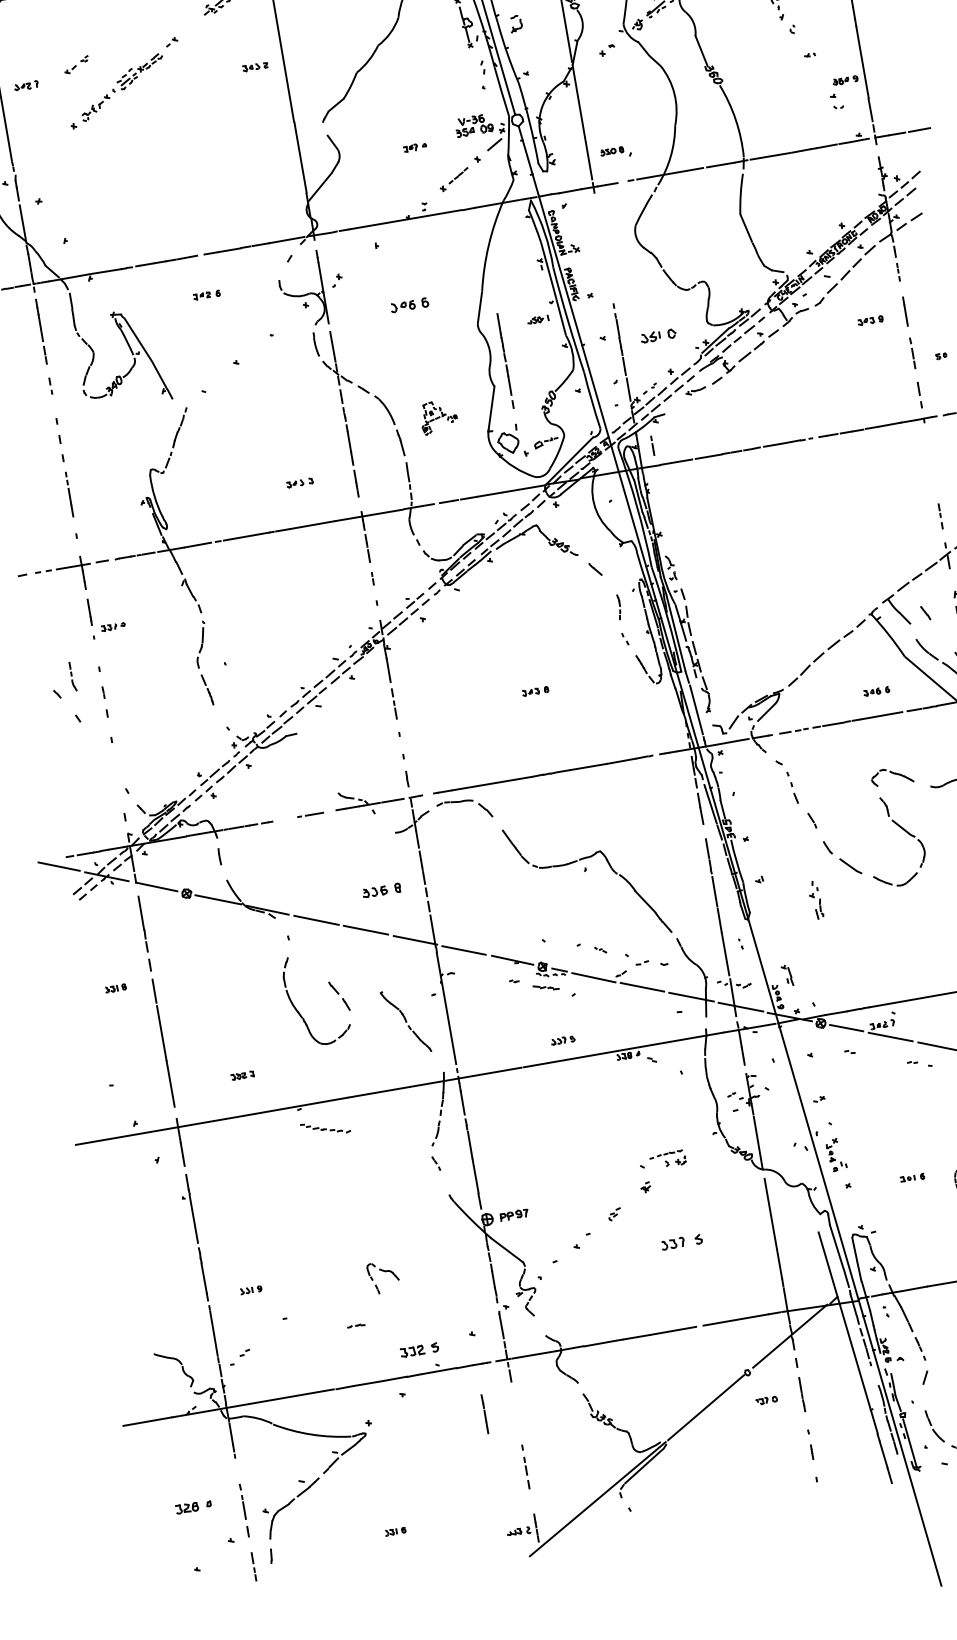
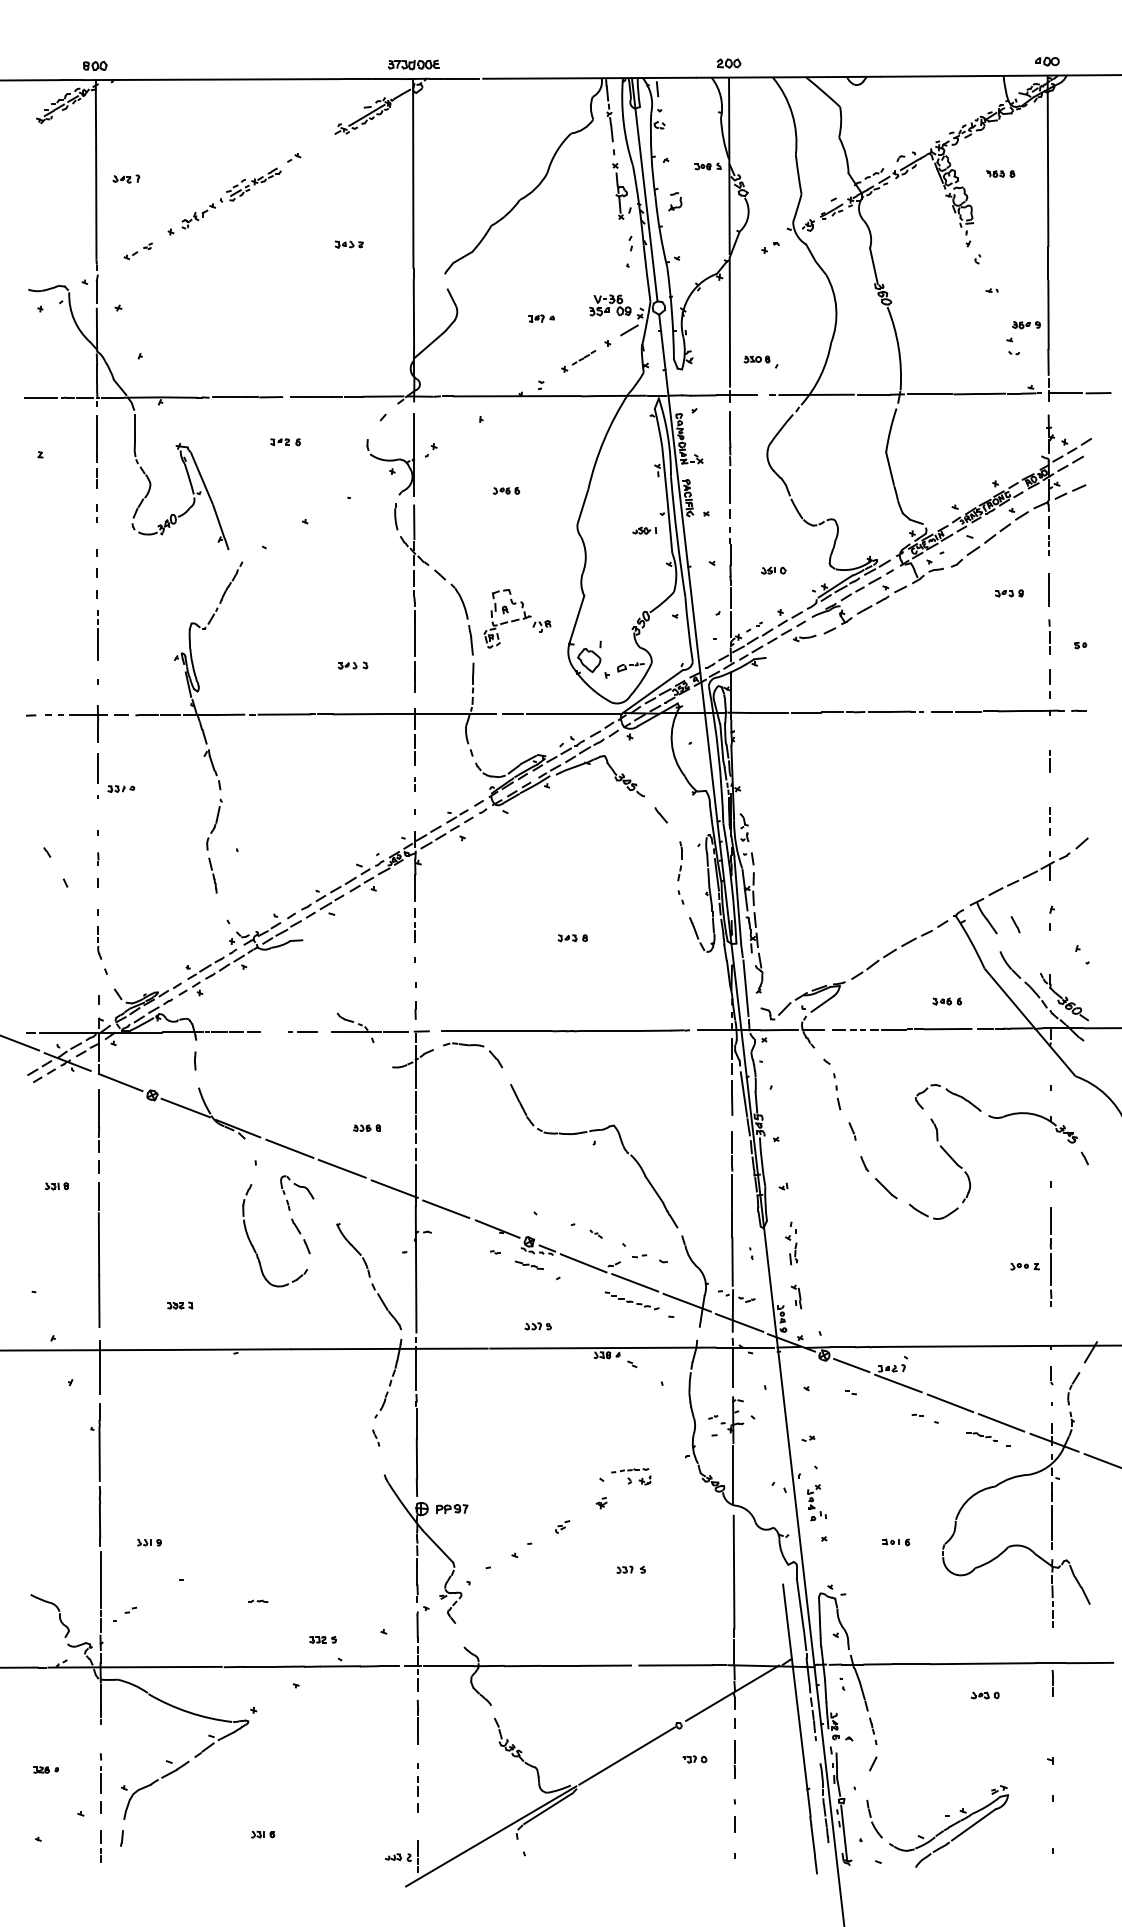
part: (75, 65) -> (137, 251), moved
part: (255, 66) -> (349, 244), moved
part: (409, 304) -> (506, 490), size x0.62
part: (658, 335) -> (773, 570), size x0.62
line: (505, 360) -> (730, 464), moved
part: (438, 416) -> (517, 618), size x1.67
line: (652, 446) -> (1049, 761), moved
part: (618, 607) -> (679, 861), size x1.43
part: (72, 676) -> (99, 942), moved
part: (892, 776) -> (948, 1097), size x1.43
part: (381, 889) -> (366, 1127), size x0.62
part: (815, 900) -> (791, 1243), moved
part: (405, 1021) -> (368, 1276), size x1.43
part: (324, 1128) -> (631, 1300), moved
part: (681, 1241) -> (630, 1569), size x0.62
part: (383, 1276) -> (297, 1192), moved
part: (418, 1350) -> (322, 1639), size x0.62
line: (484, 1413) -> (417, 1721), moved
part: (193, 1506) -> (45, 1769), size x0.62

